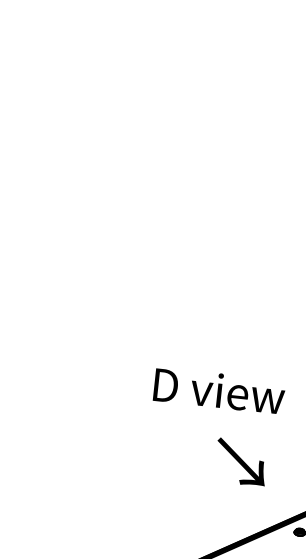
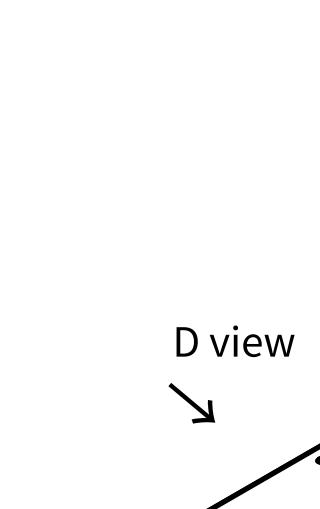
text: (240, 462) -> (191, 403), moved

